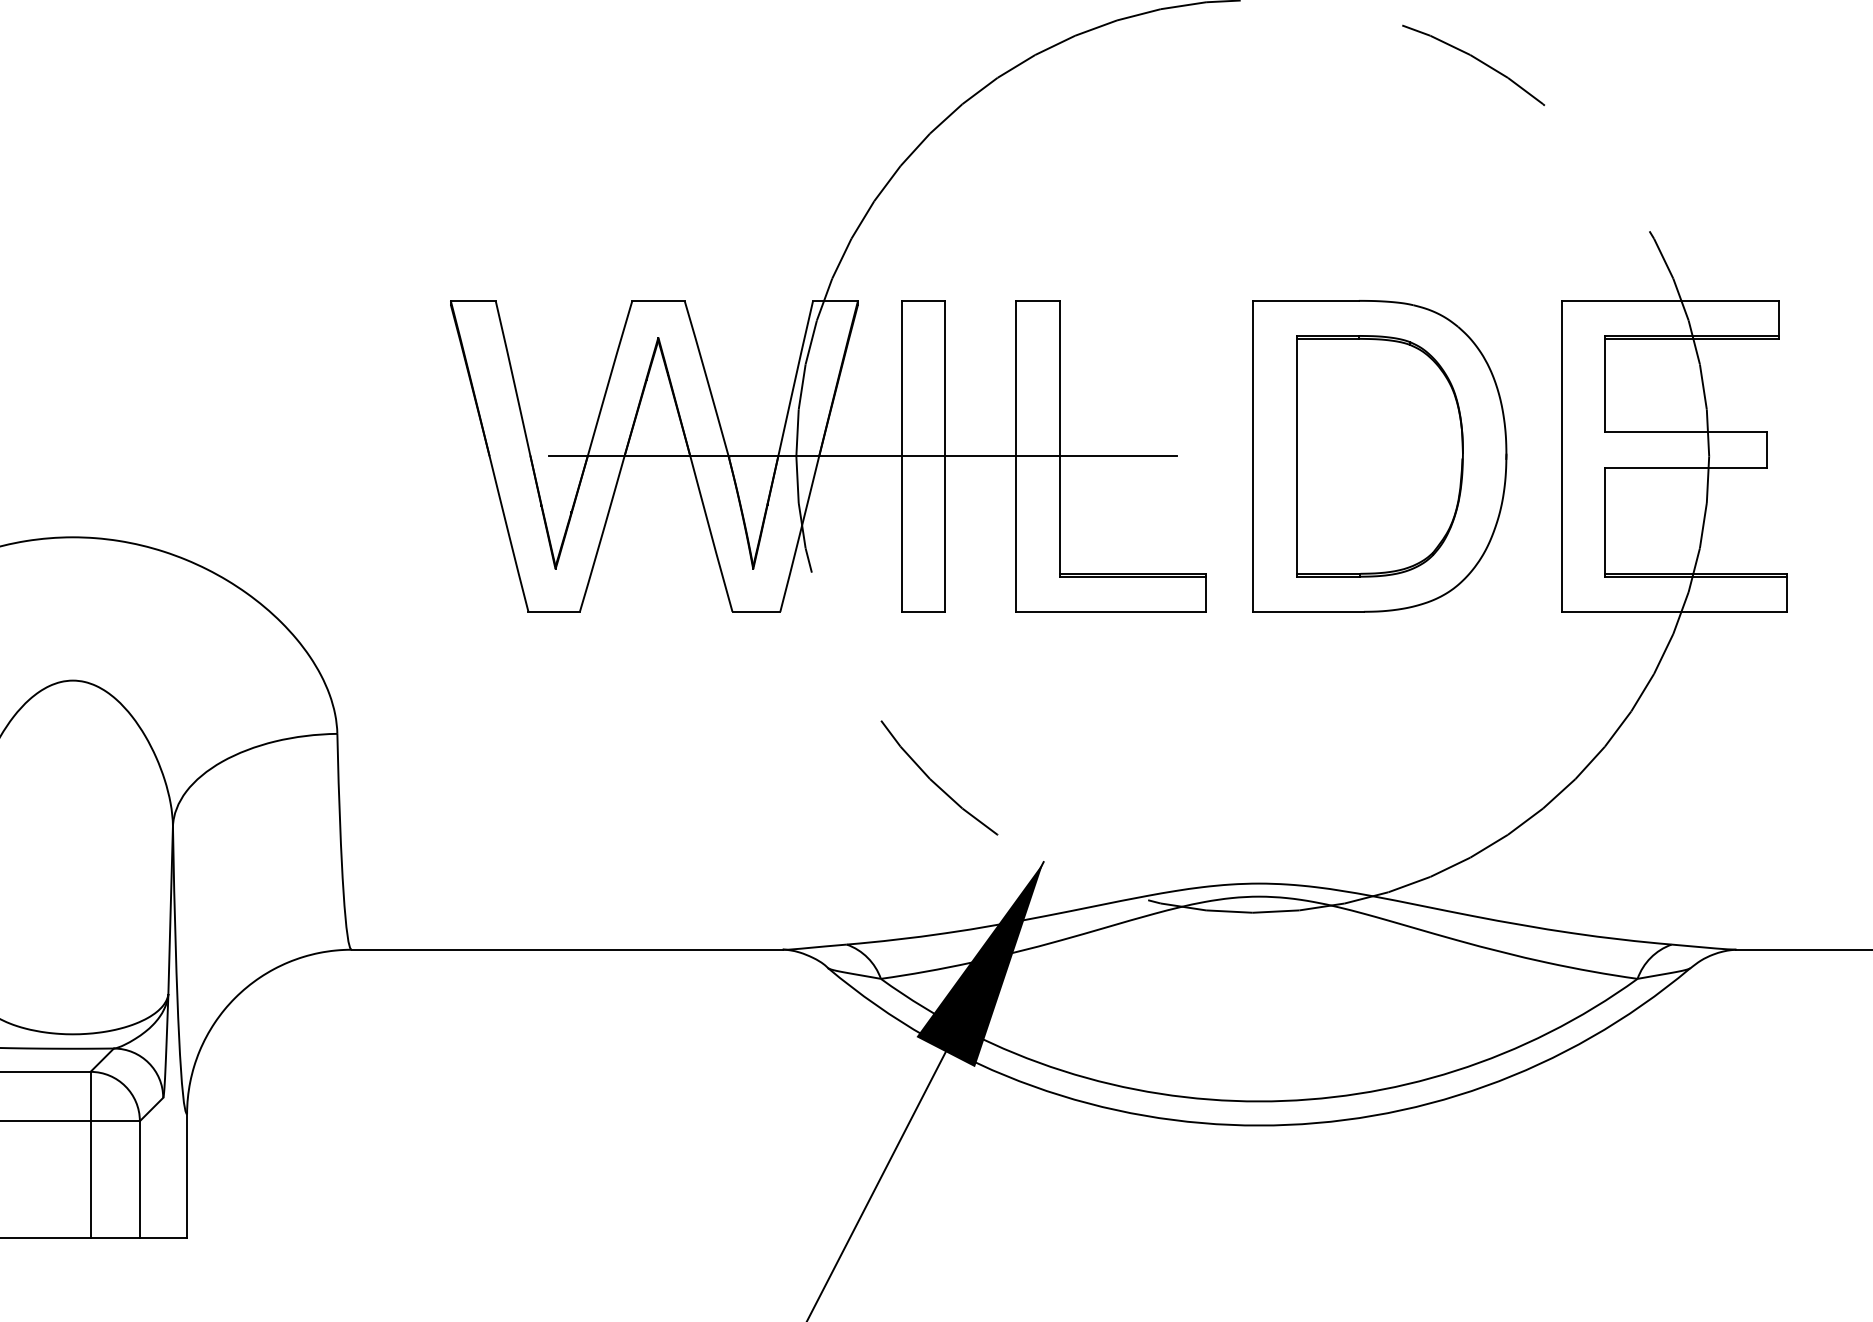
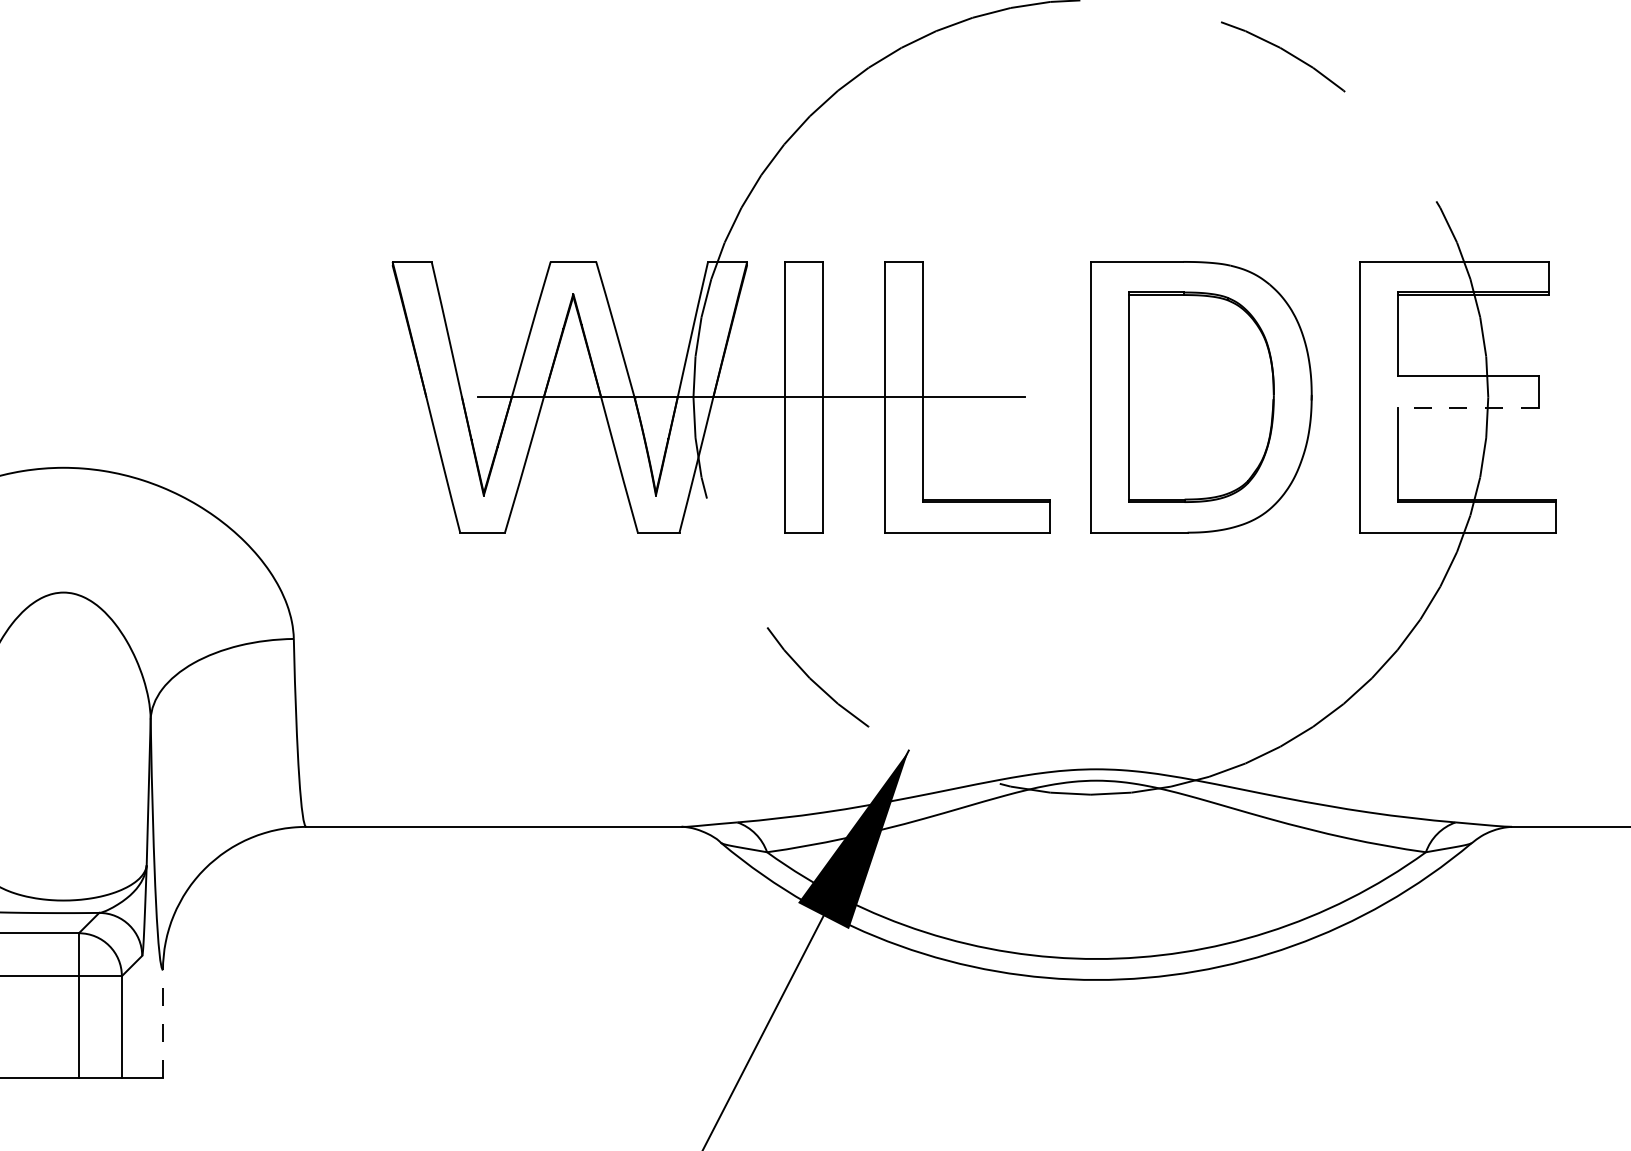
line: (1685, 468) -> (1467, 407), solid -> dashed
line: (187, 1175) -> (163, 1023), solid -> dashed

